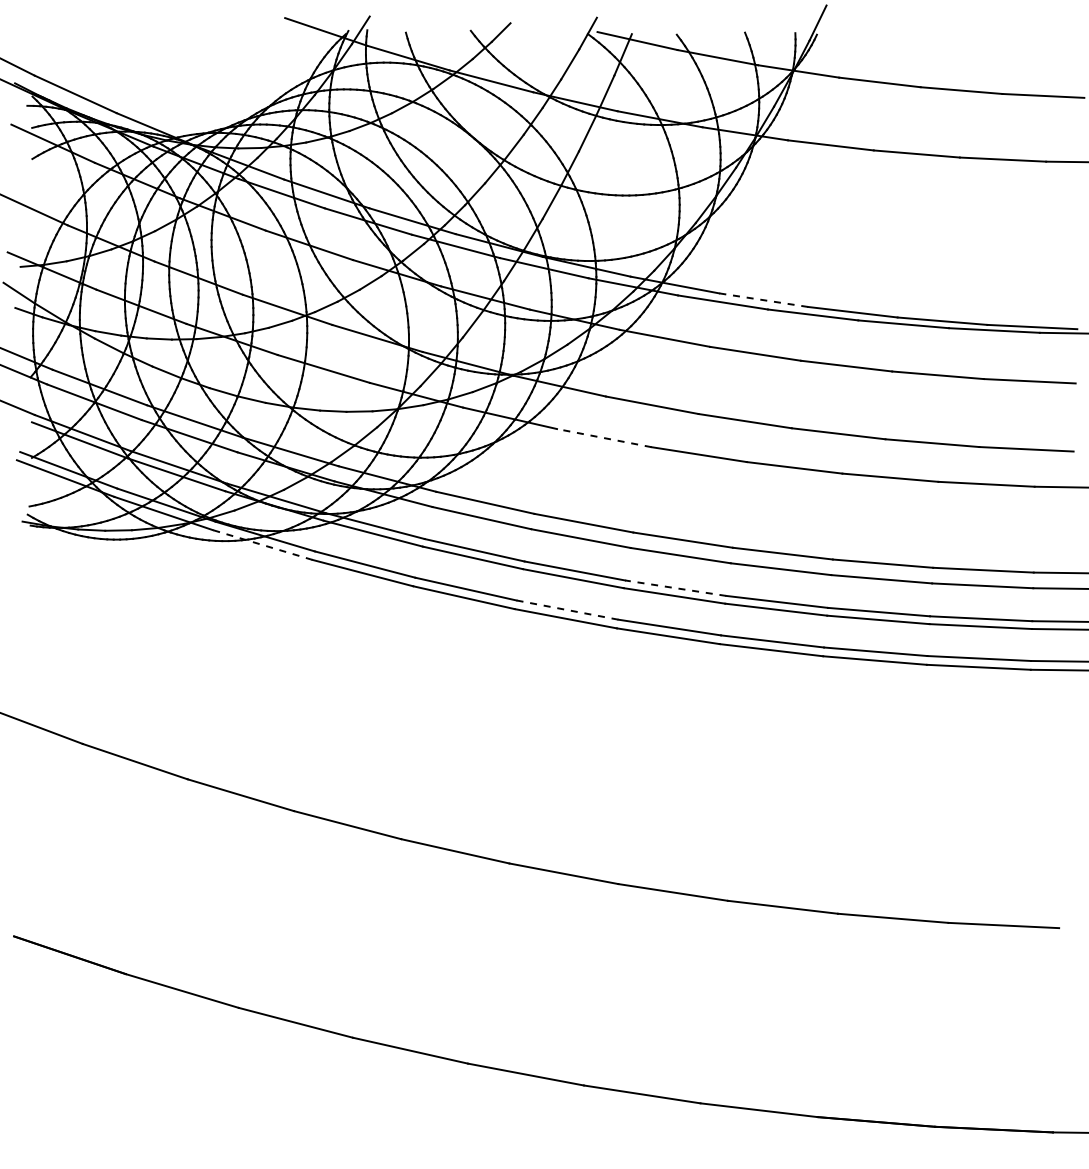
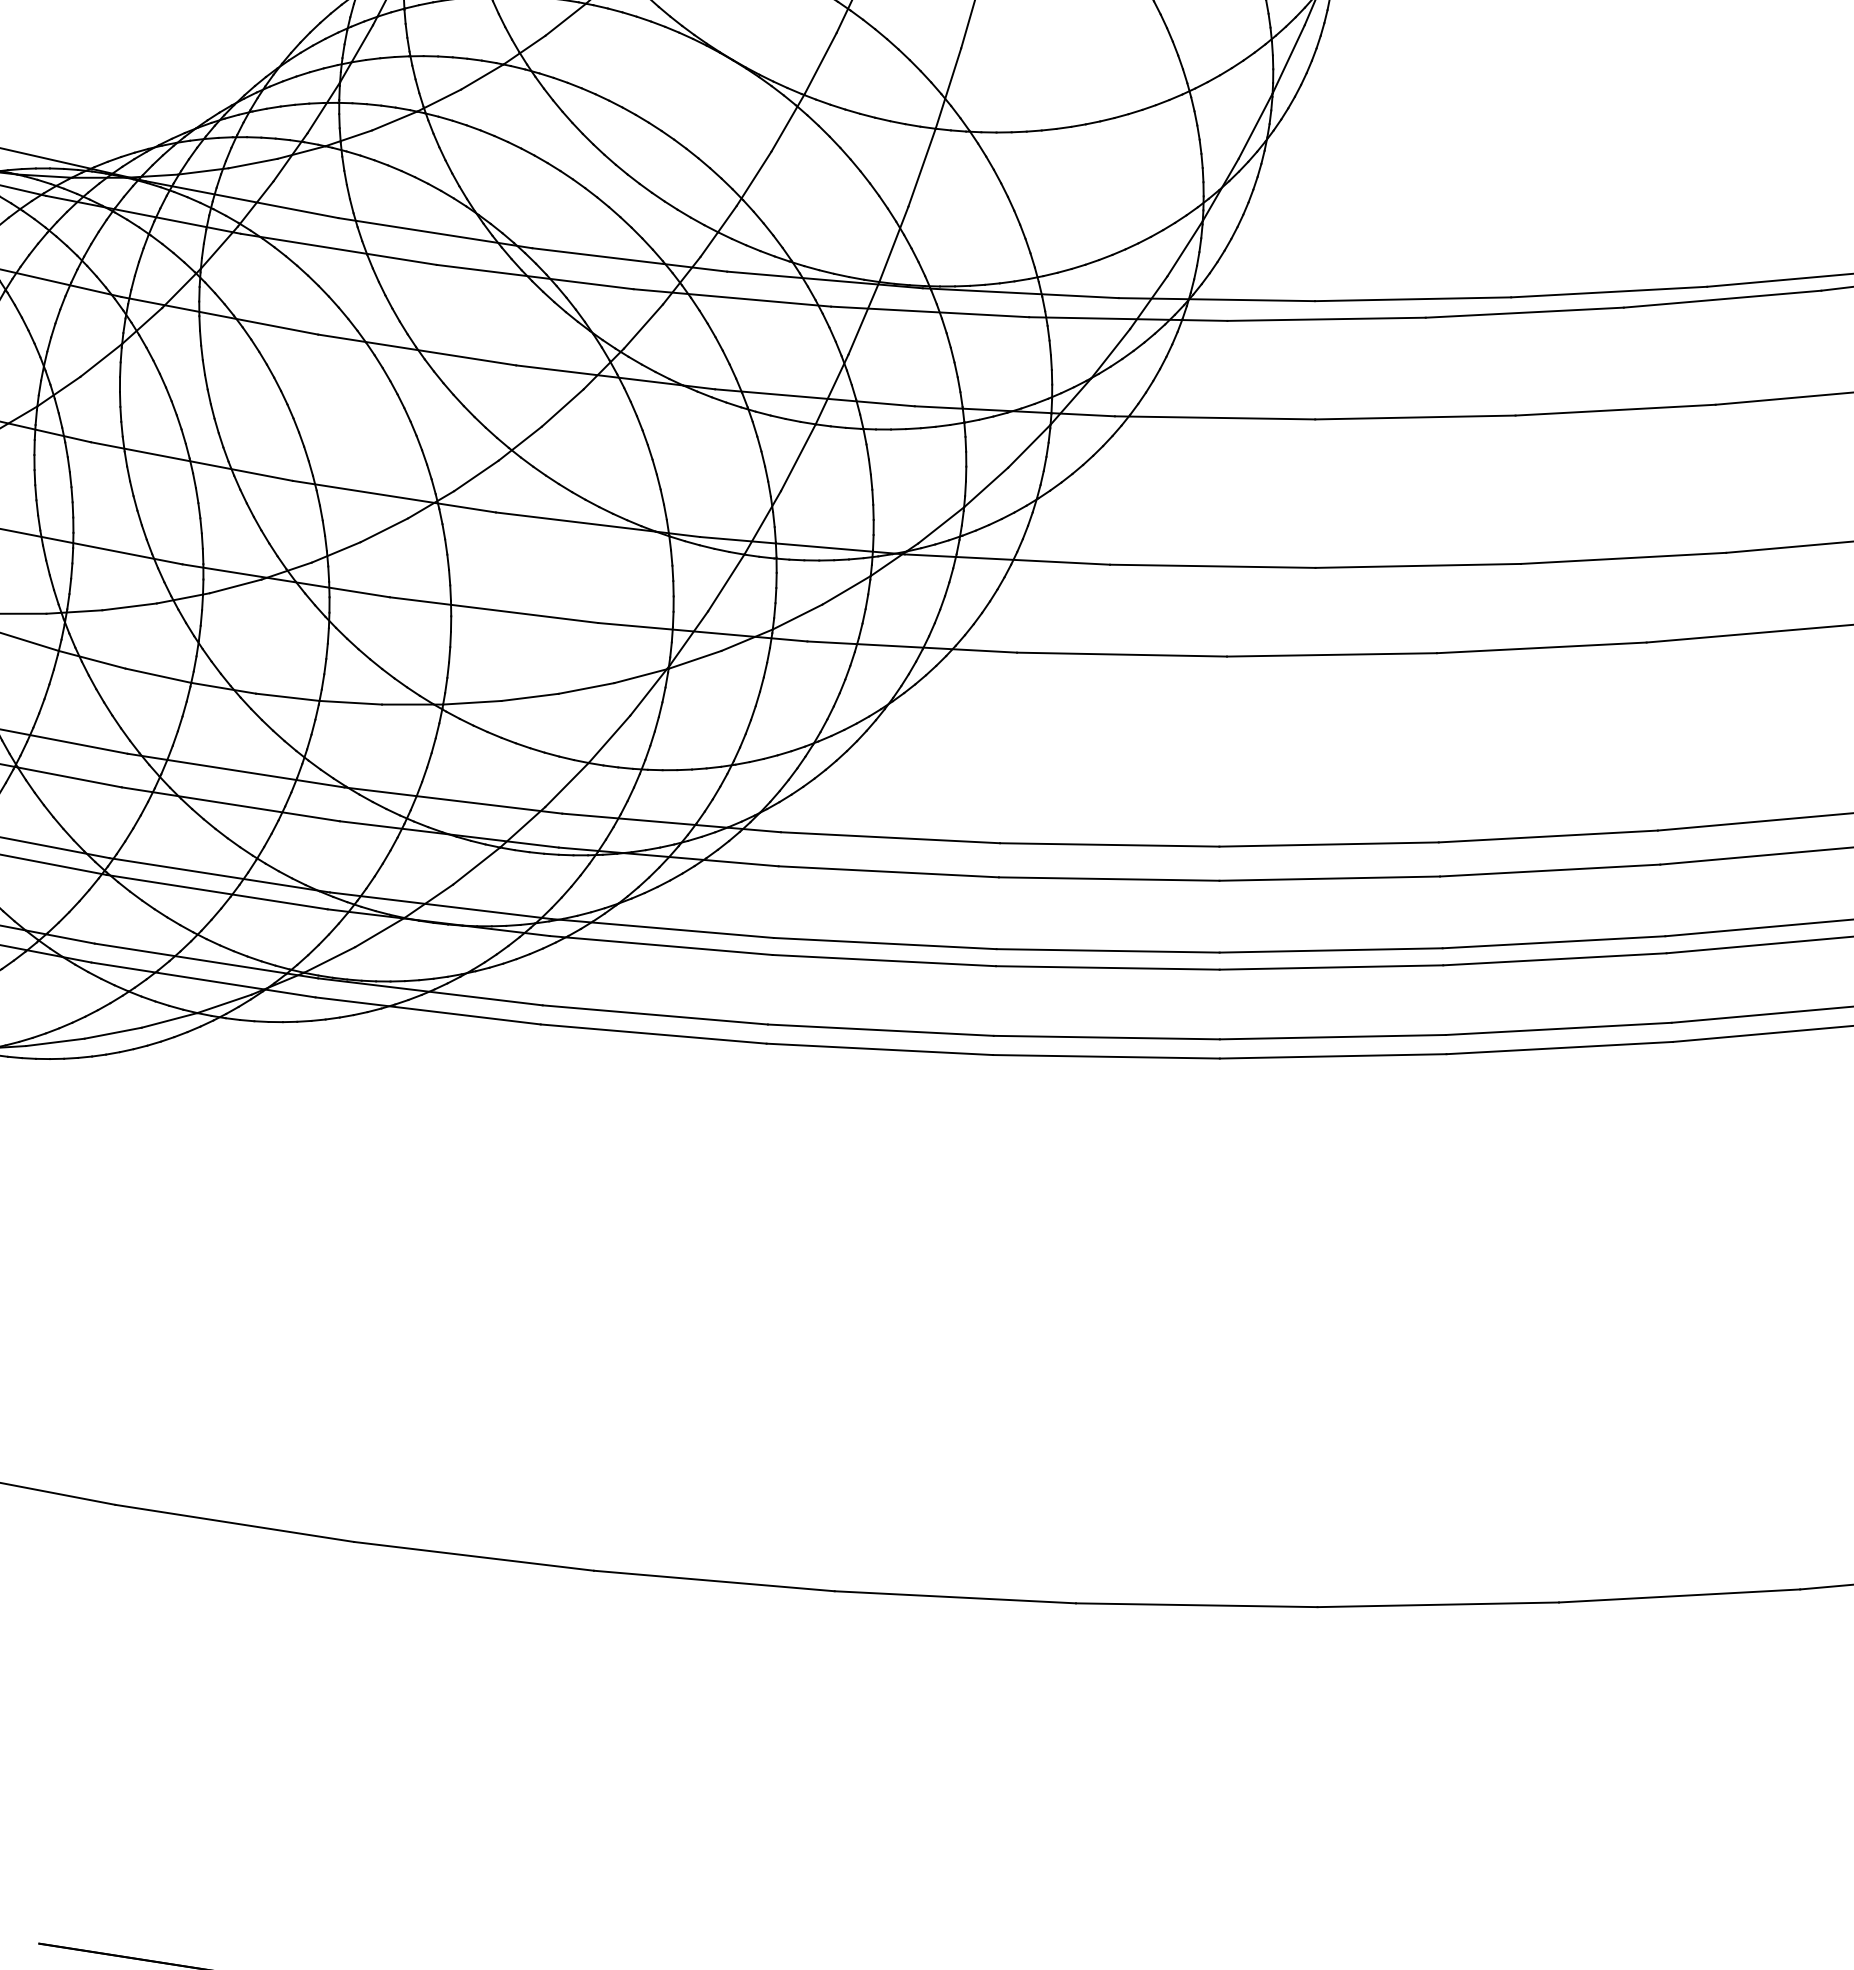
line: (763, 300) -> (1412, 300), dashed -> solid
line: (603, 438) -> (1120, 655), dashed -> solid
line: (262, 544) -> (427, 1009), dashed -> solid
line: (675, 588) -> (1330, 951), dashed -> solid
line: (567, 610) -> (1106, 1038), dashed -> solid

